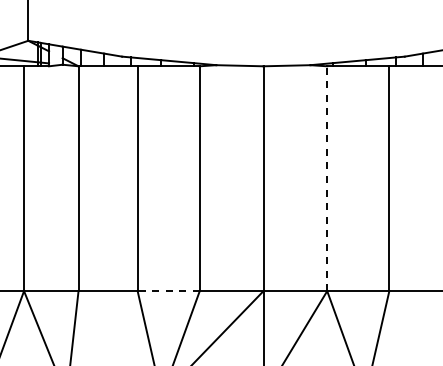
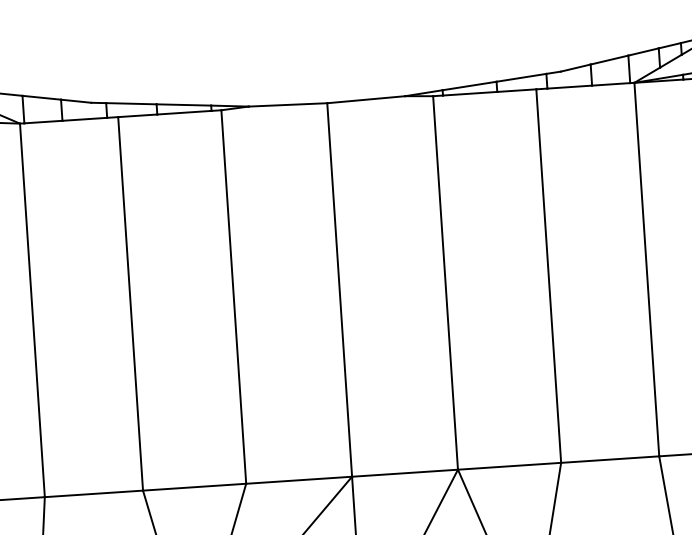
line: (327, 178) -> (445, 282), dashed -> solid
line: (168, 291) -> (194, 487), dashed -> solid

